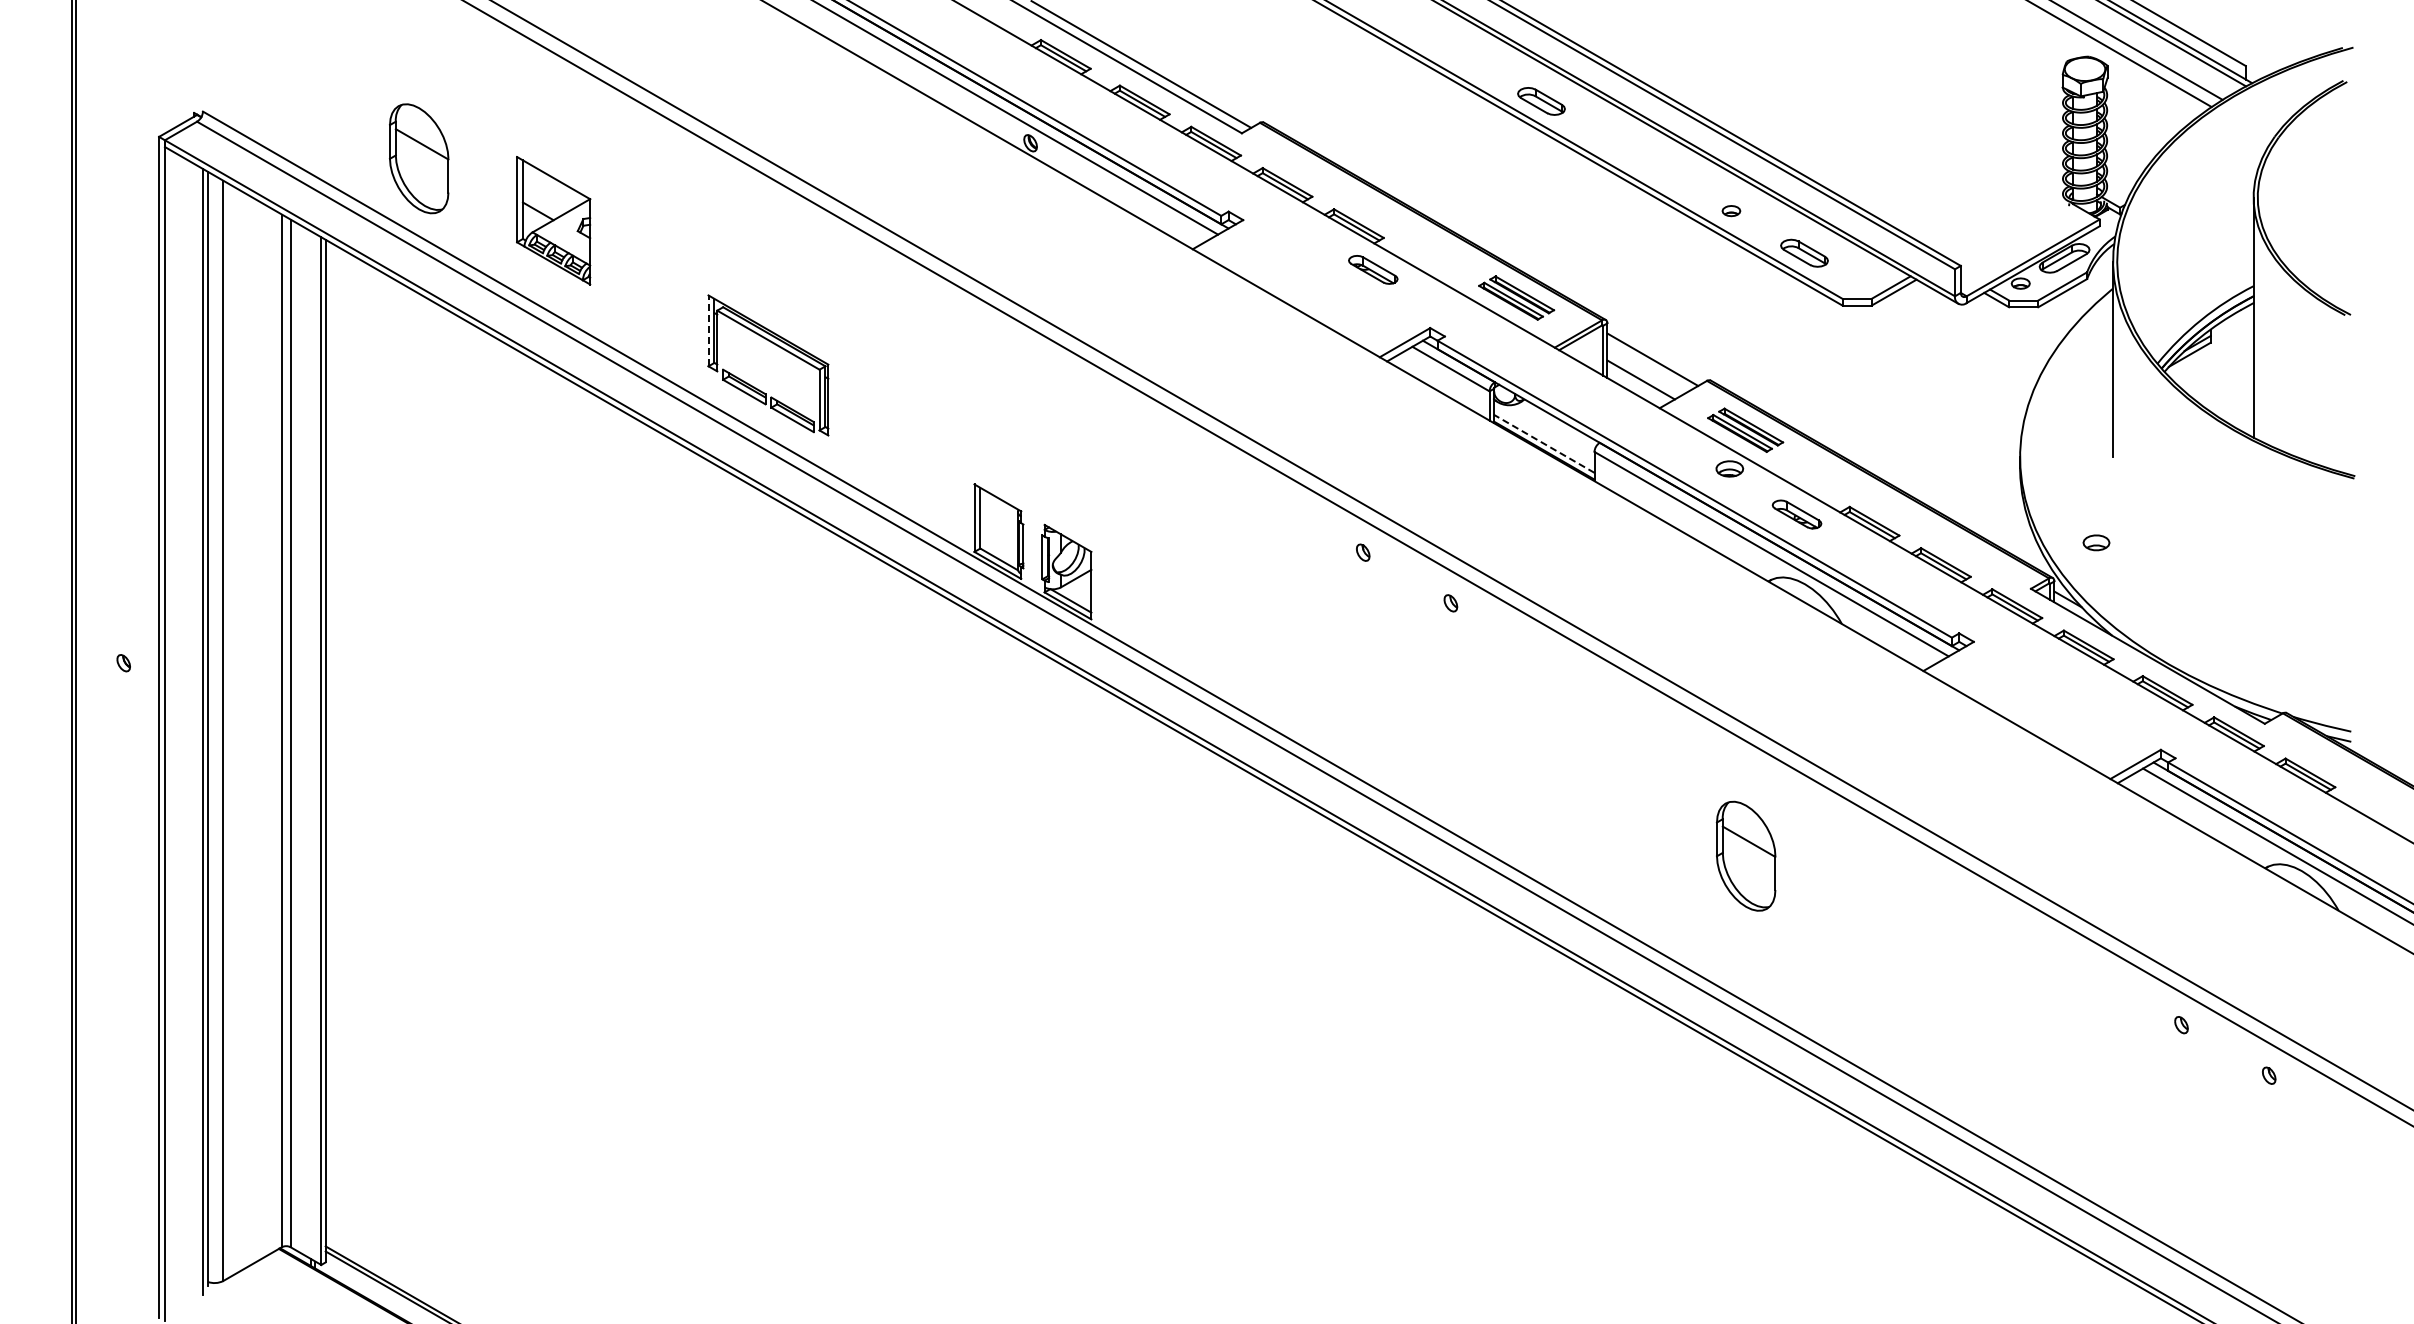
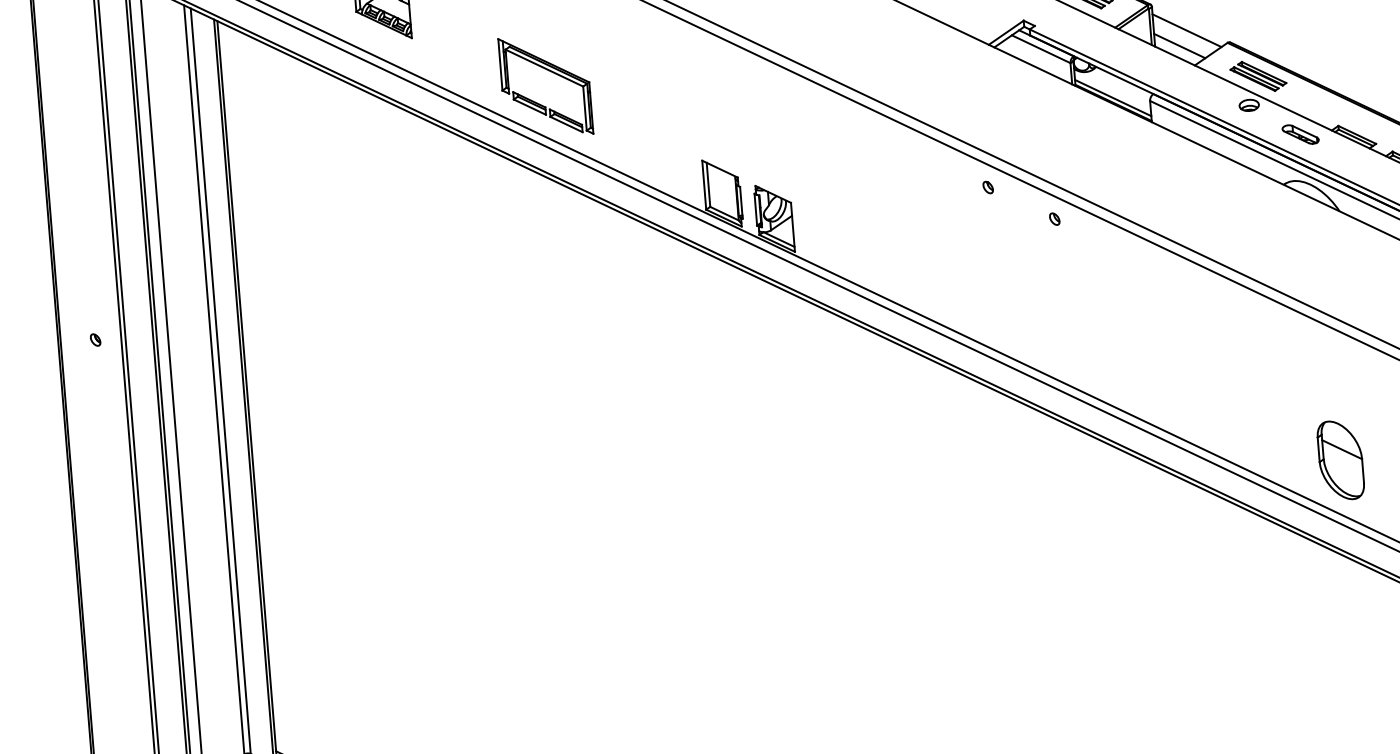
line: (708, 330) -> (500, 64), dashed -> solid
line: (1543, 443) -> (1112, 97), dashed -> solid
part: (1745, 855) -> (1340, 459), moved

